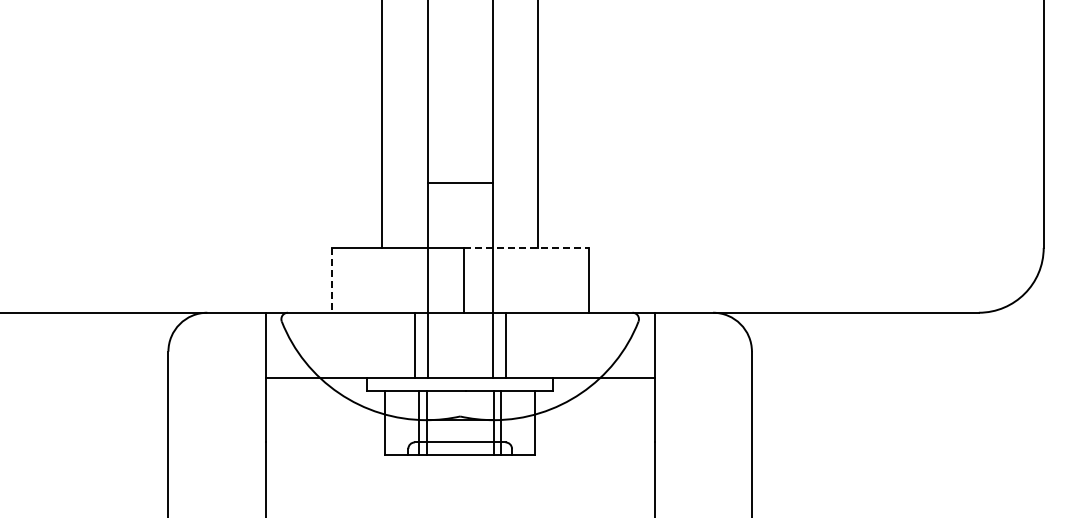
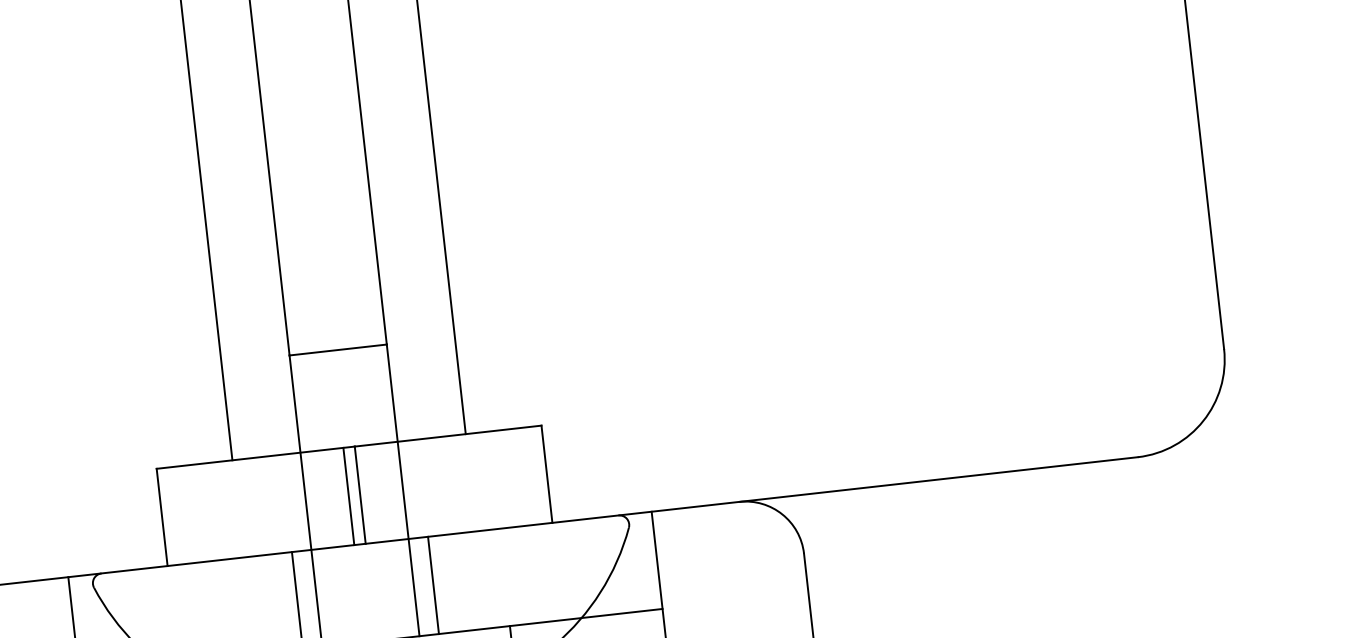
line: (526, 247) -> (448, 435), dashed -> solid
line: (456, 279) -> (348, 495), added
line: (331, 280) -> (161, 517), dashed -> solid

